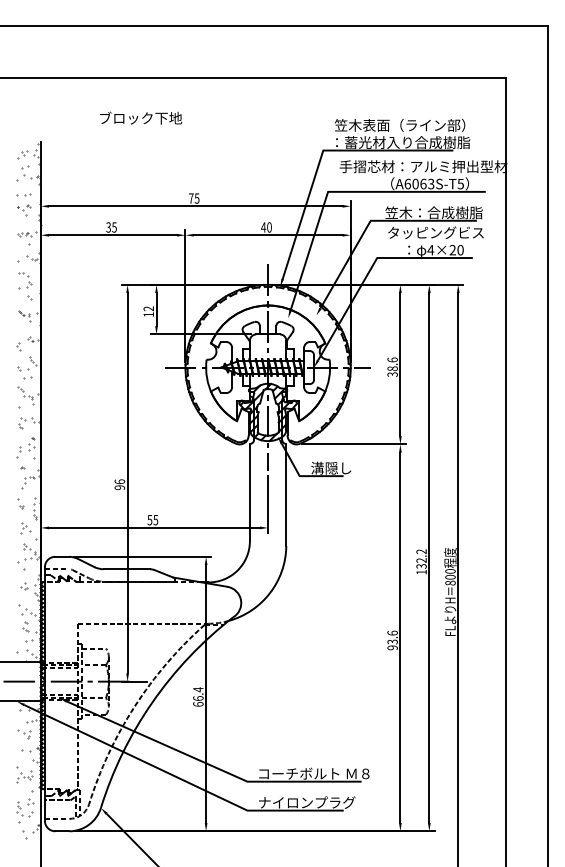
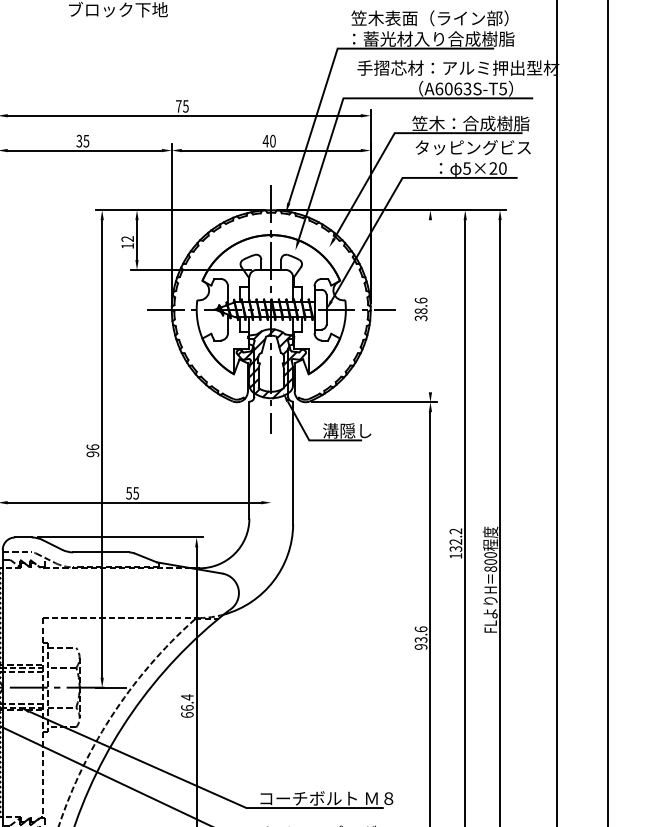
text: (430, 250) -> (466, 168), 4×20 -> 5×20
line: (400, 364) -> (430, 306), removed
line: (268, 504) -> (271, 474), removed

